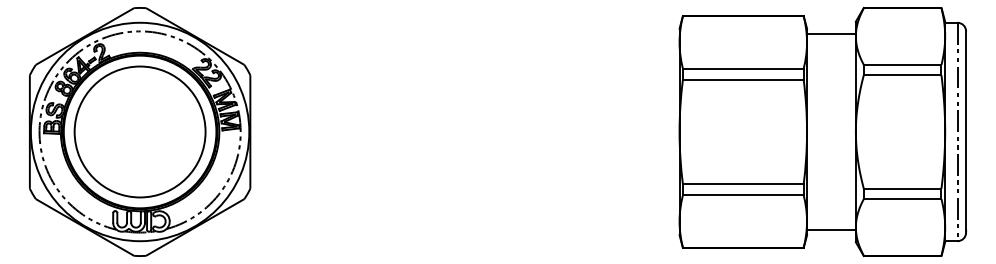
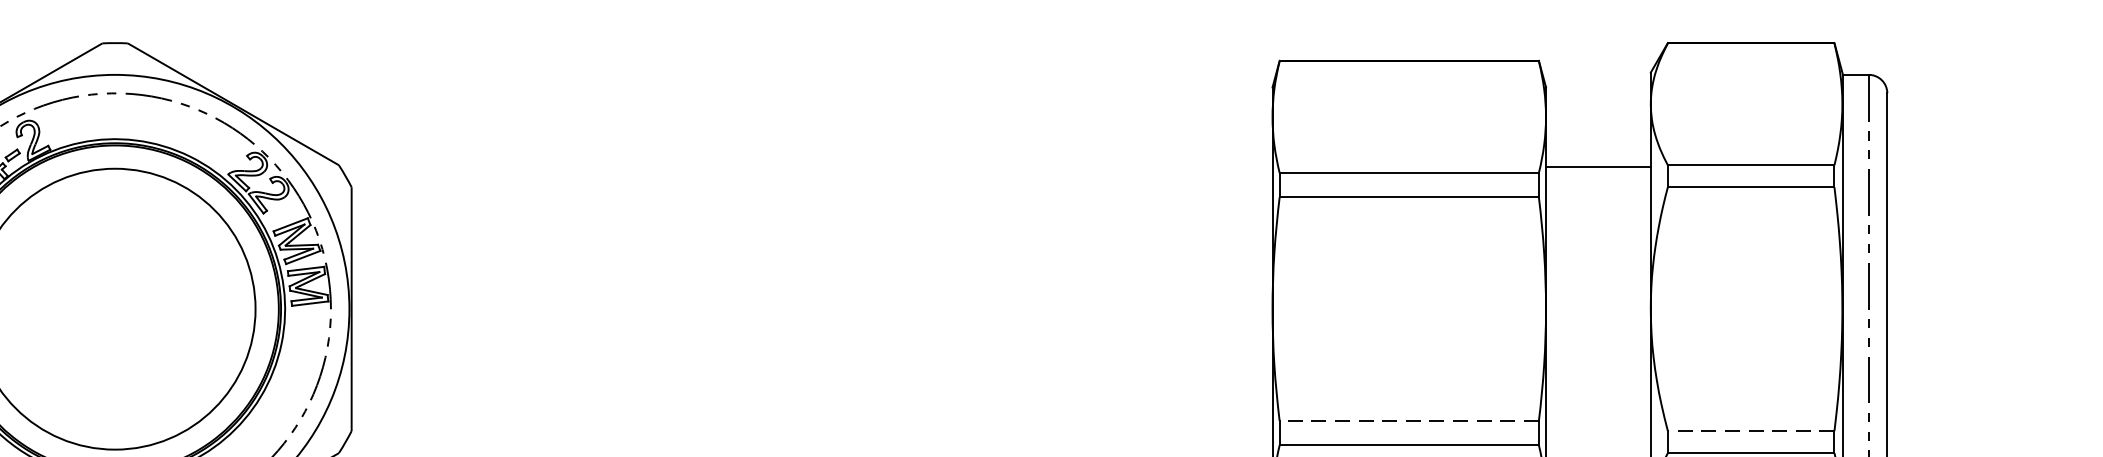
line: (831, 33) -> (1598, 166), moved
line: (742, 184) -> (1407, 421), solid -> dashed
line: (902, 188) -> (1750, 430), solid -> dashed

